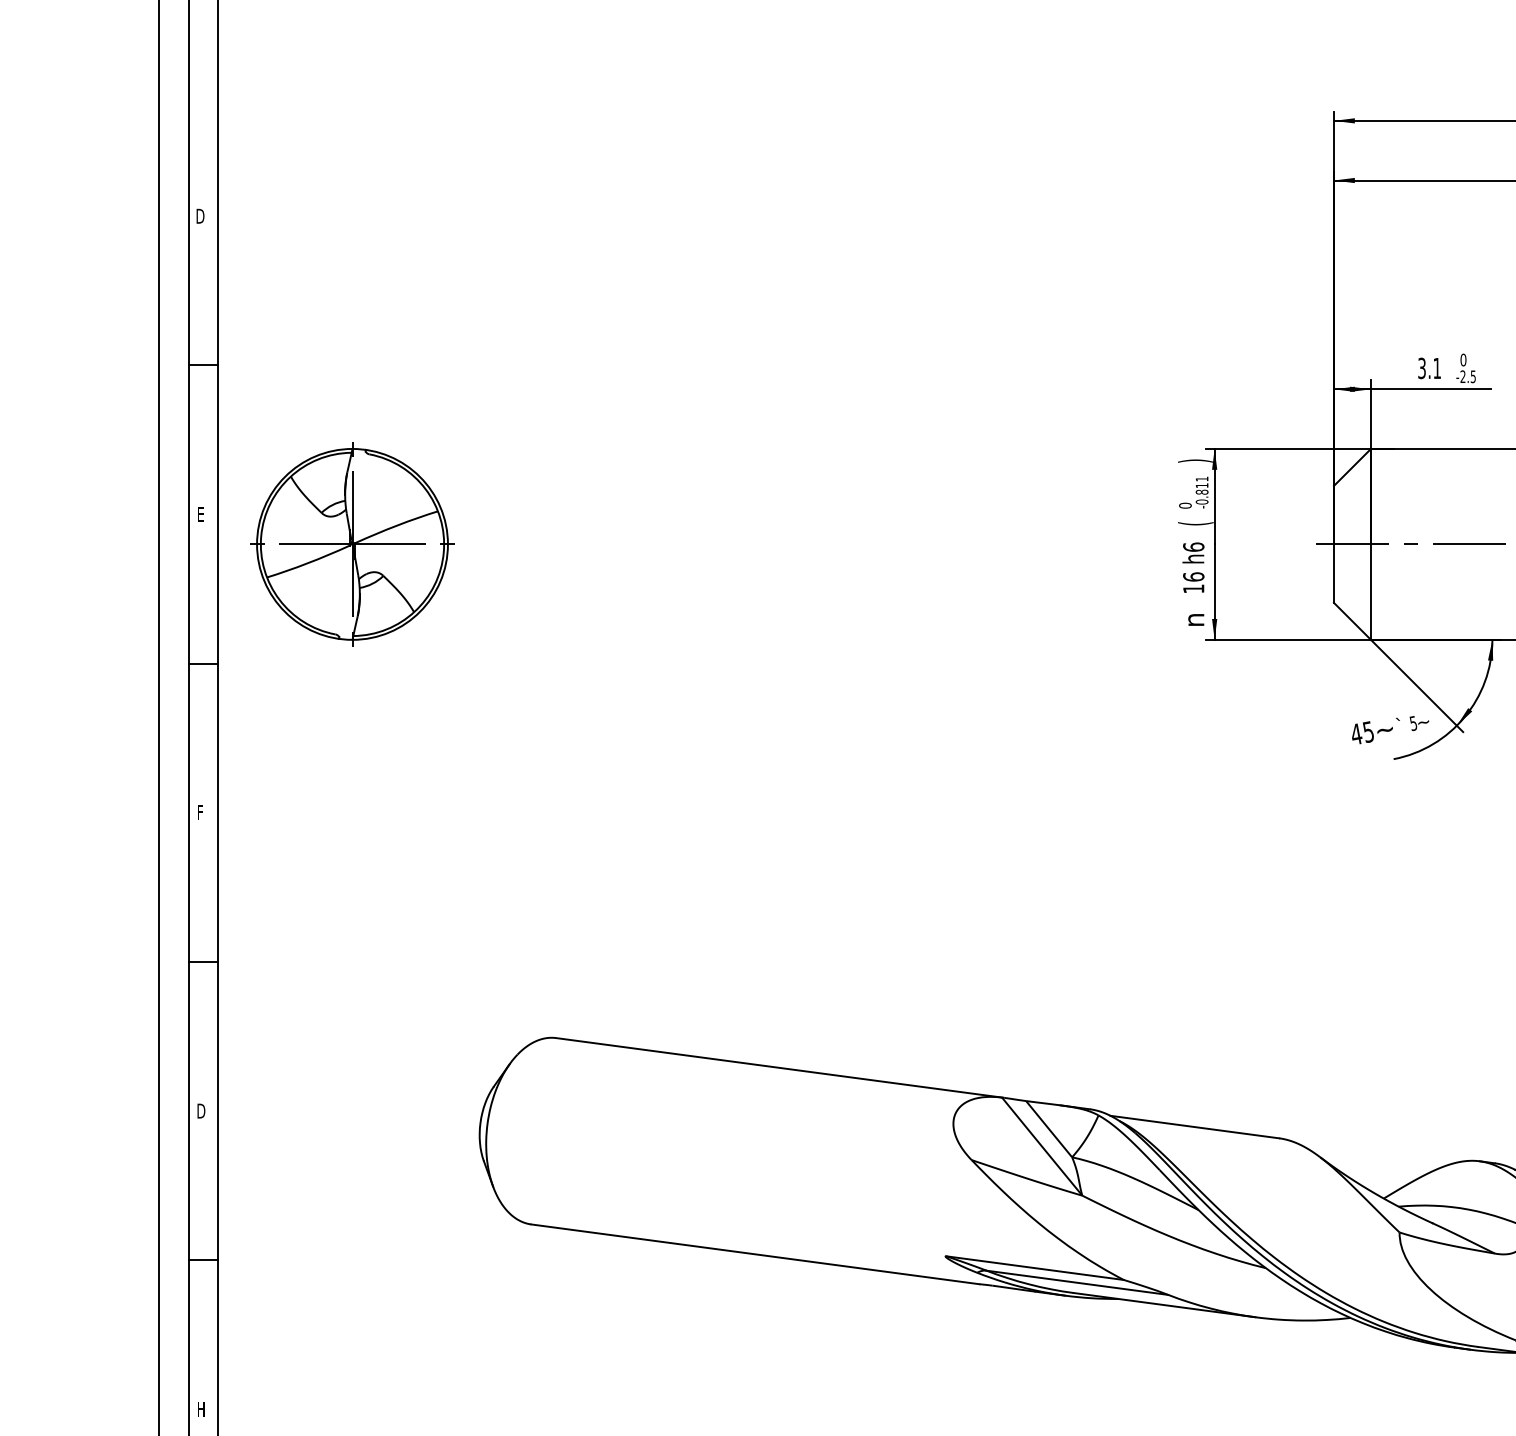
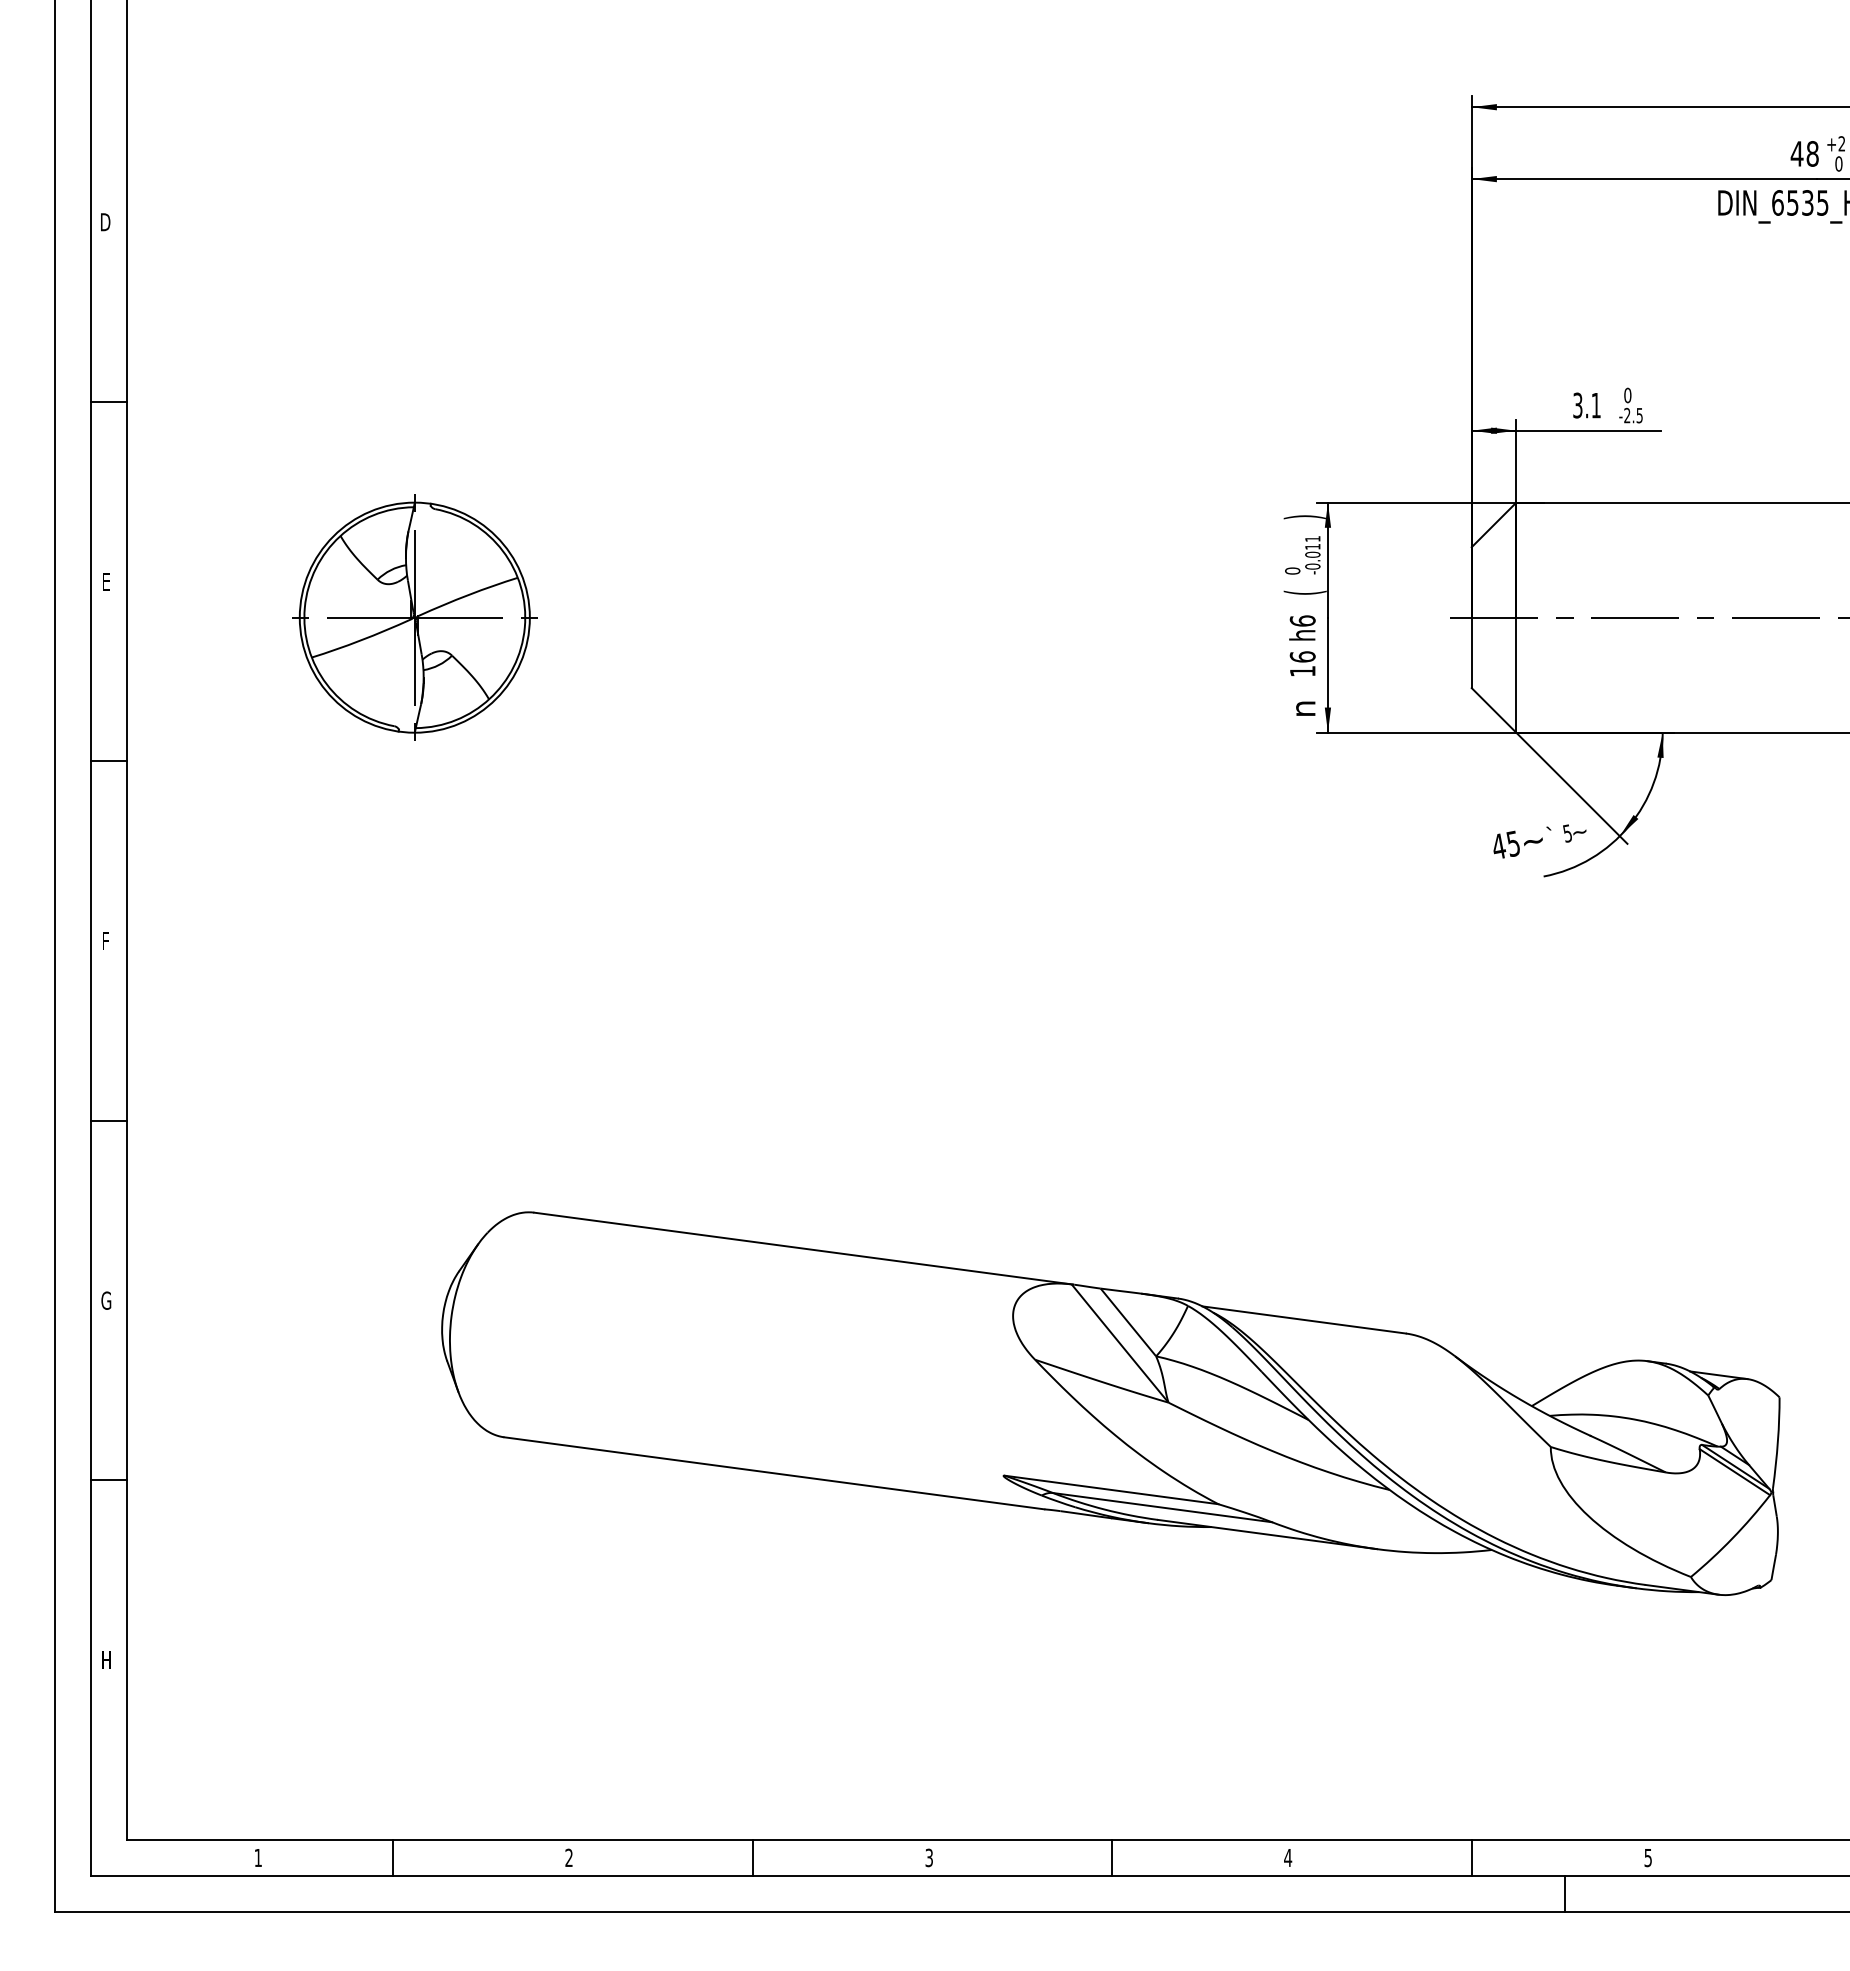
text: (1201, 491) -> (1312, 554), -0.811 -> -0.011
part: (352, 544) -> (414, 617), moved
text: (201, 1110) -> (106, 1300), D -> G

